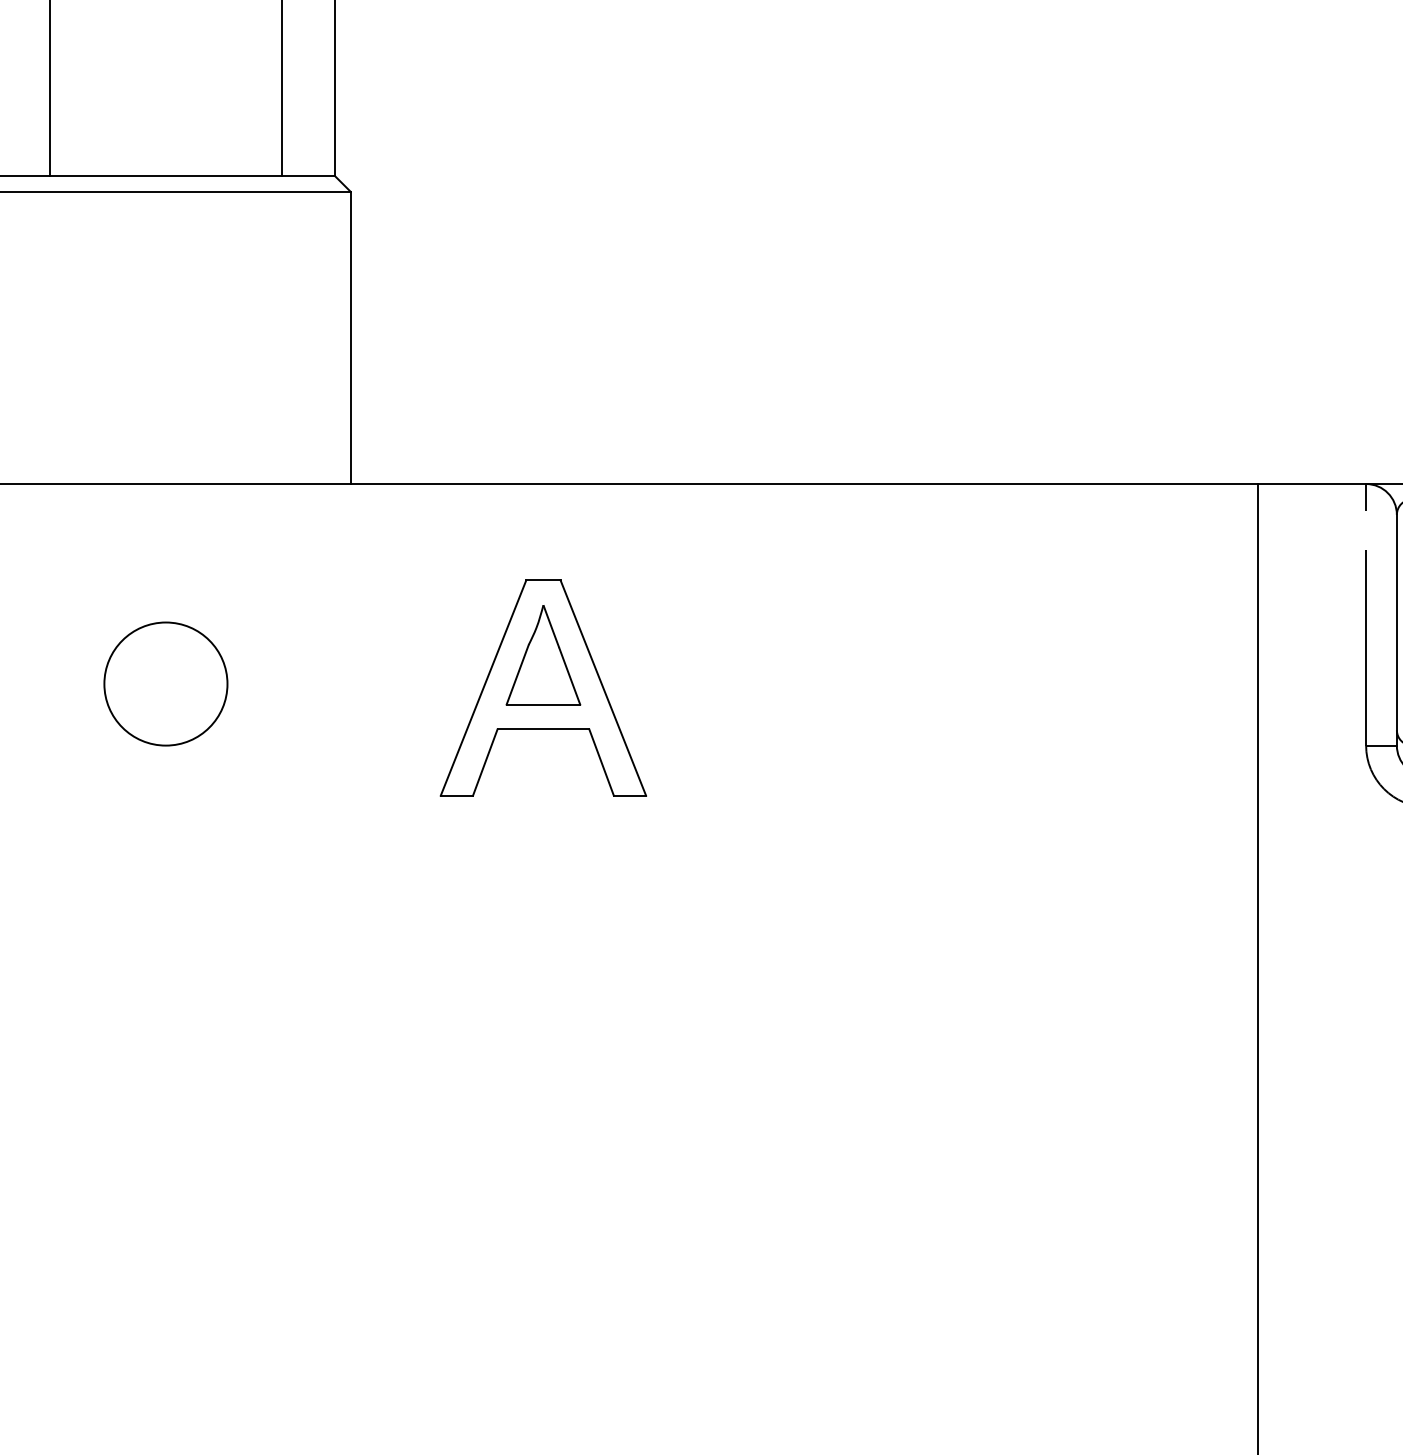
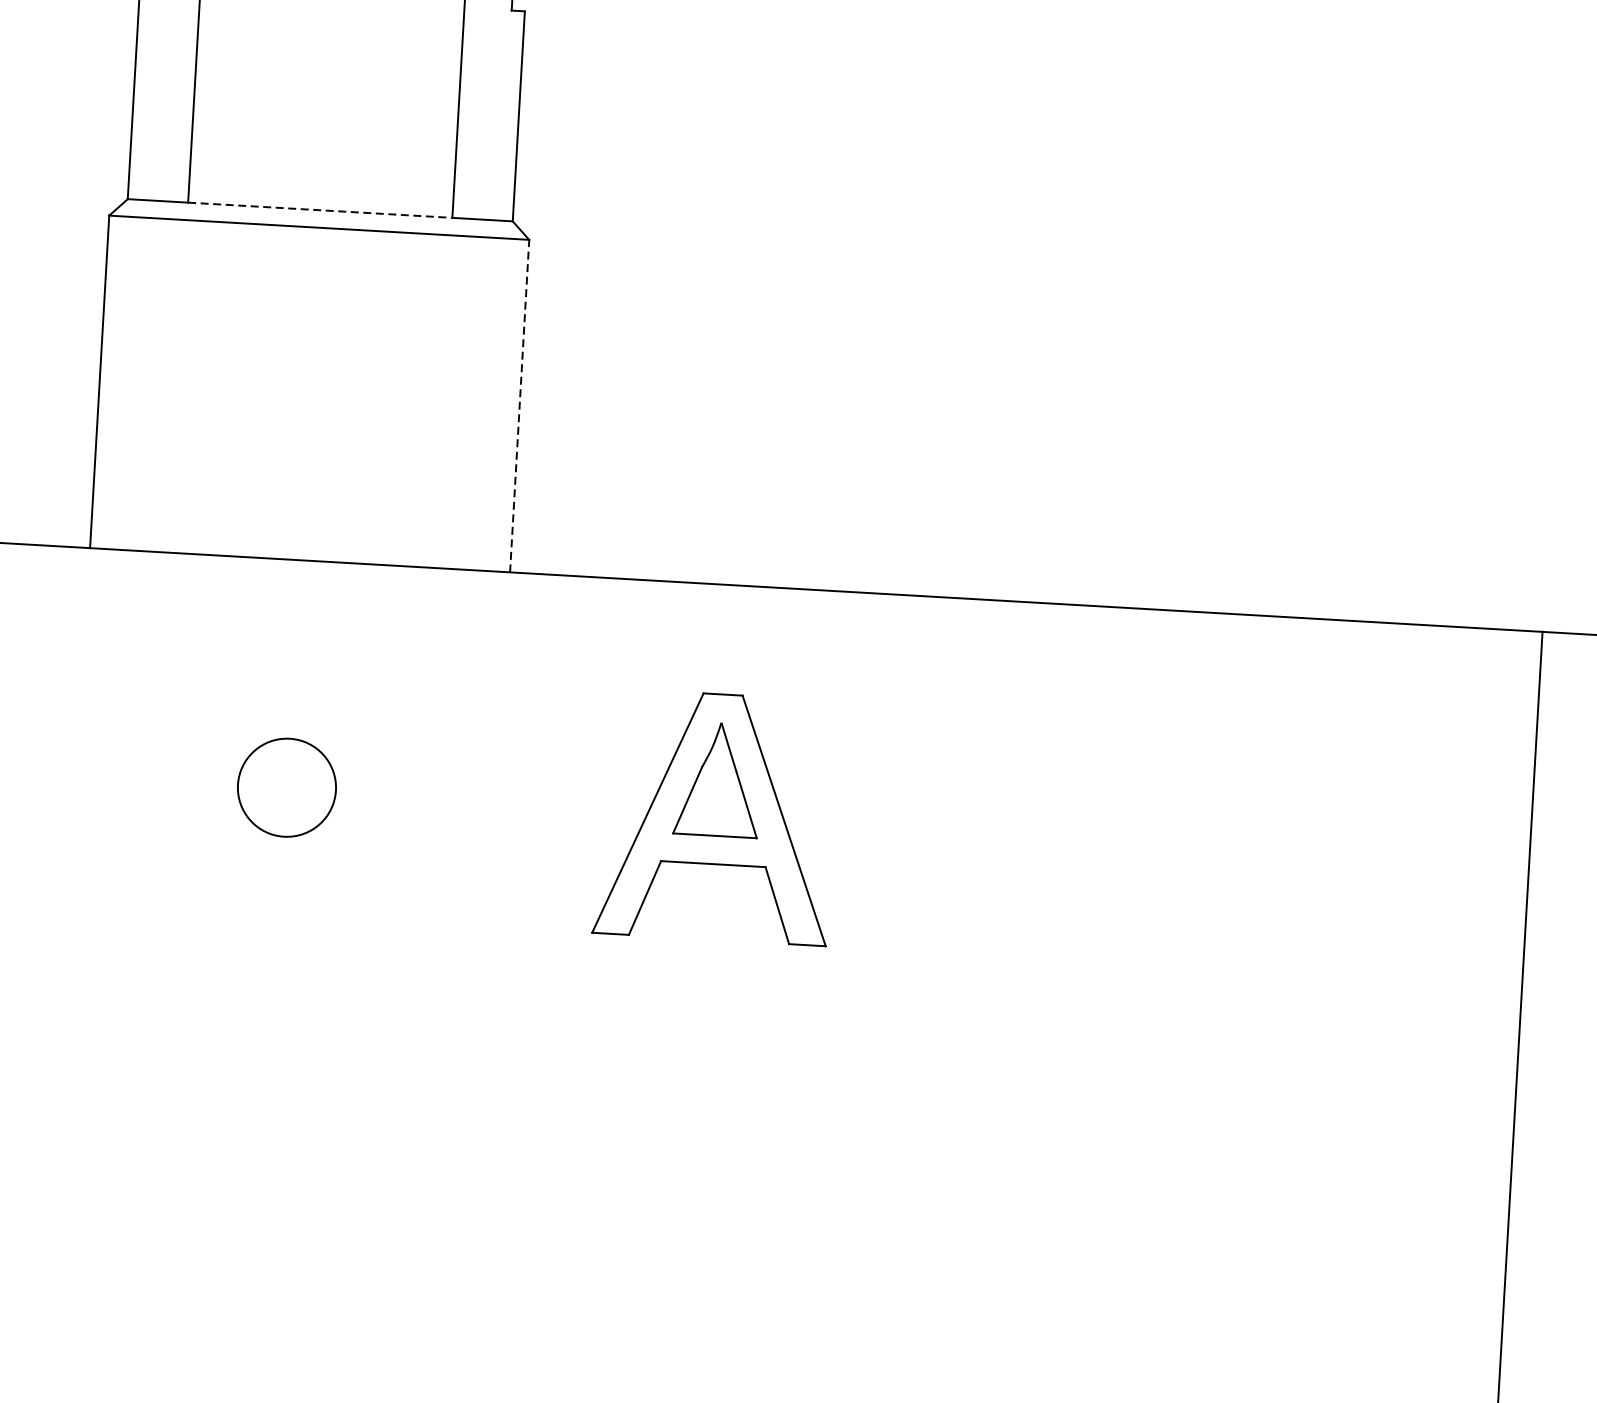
line: (166, 176) -> (320, 210), solid -> dashed
line: (350, 337) -> (519, 405), solid -> dashed
circle: (165, 683) -> (286, 787), size x0.7

